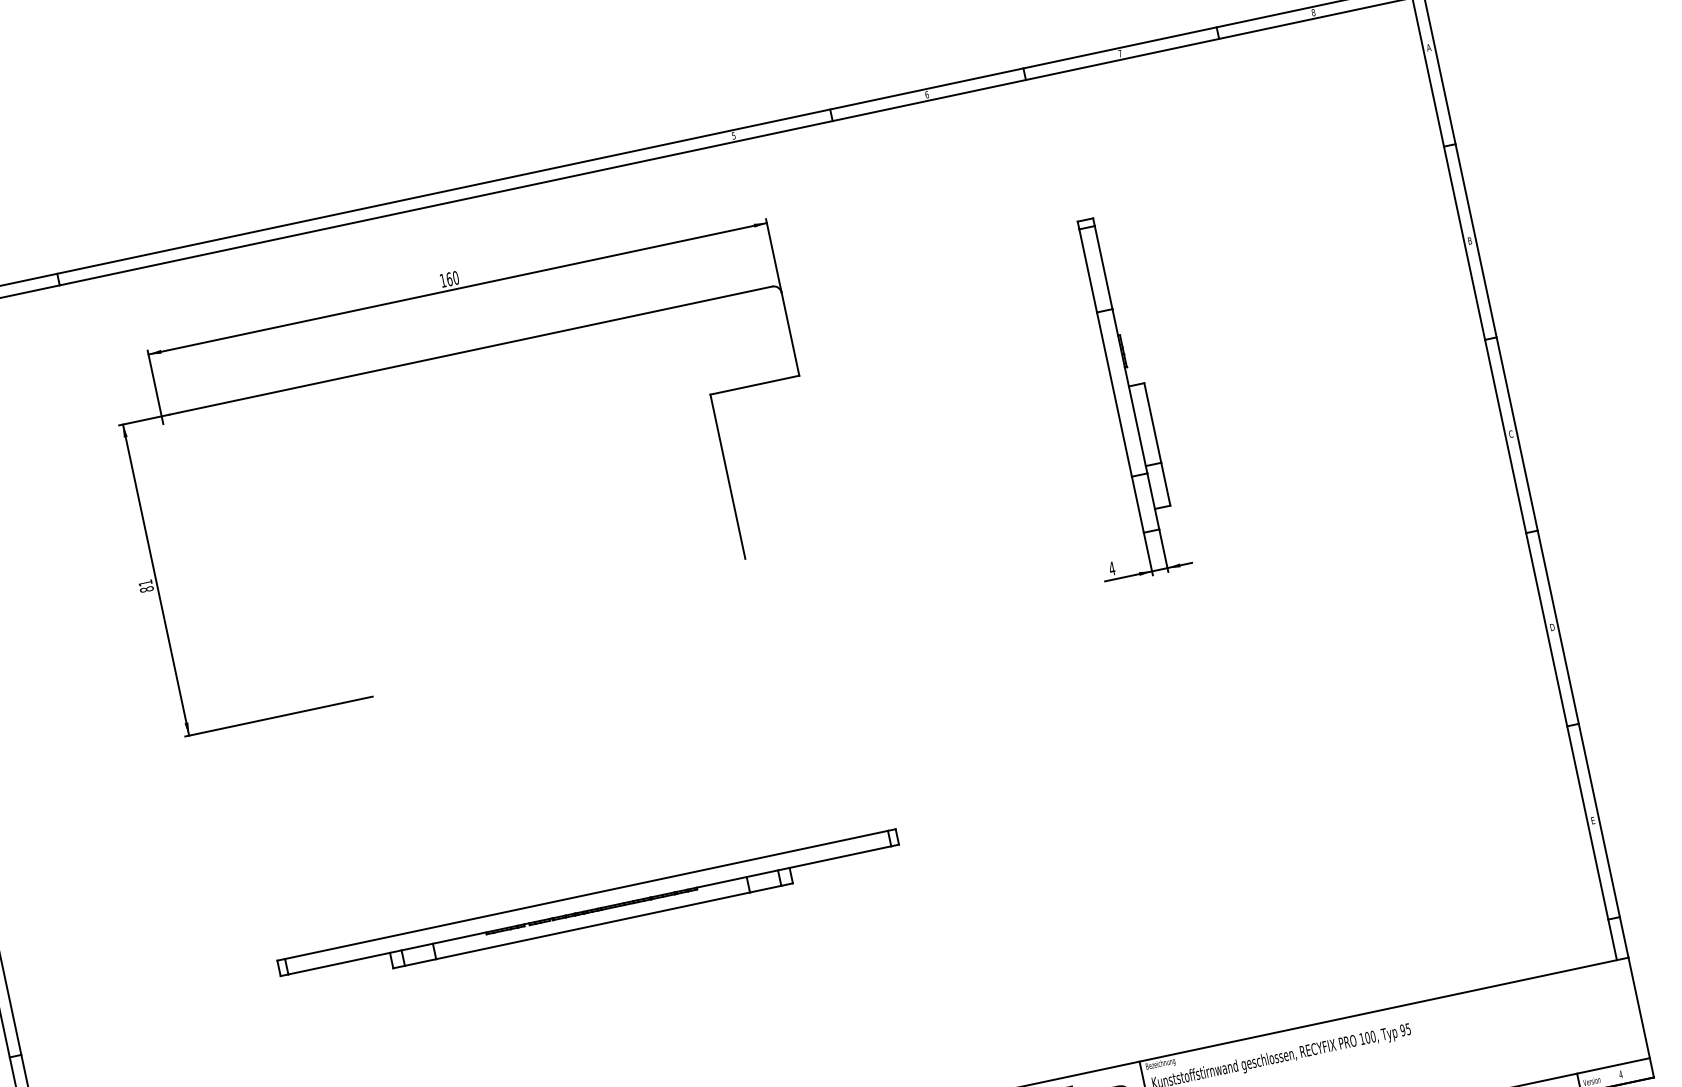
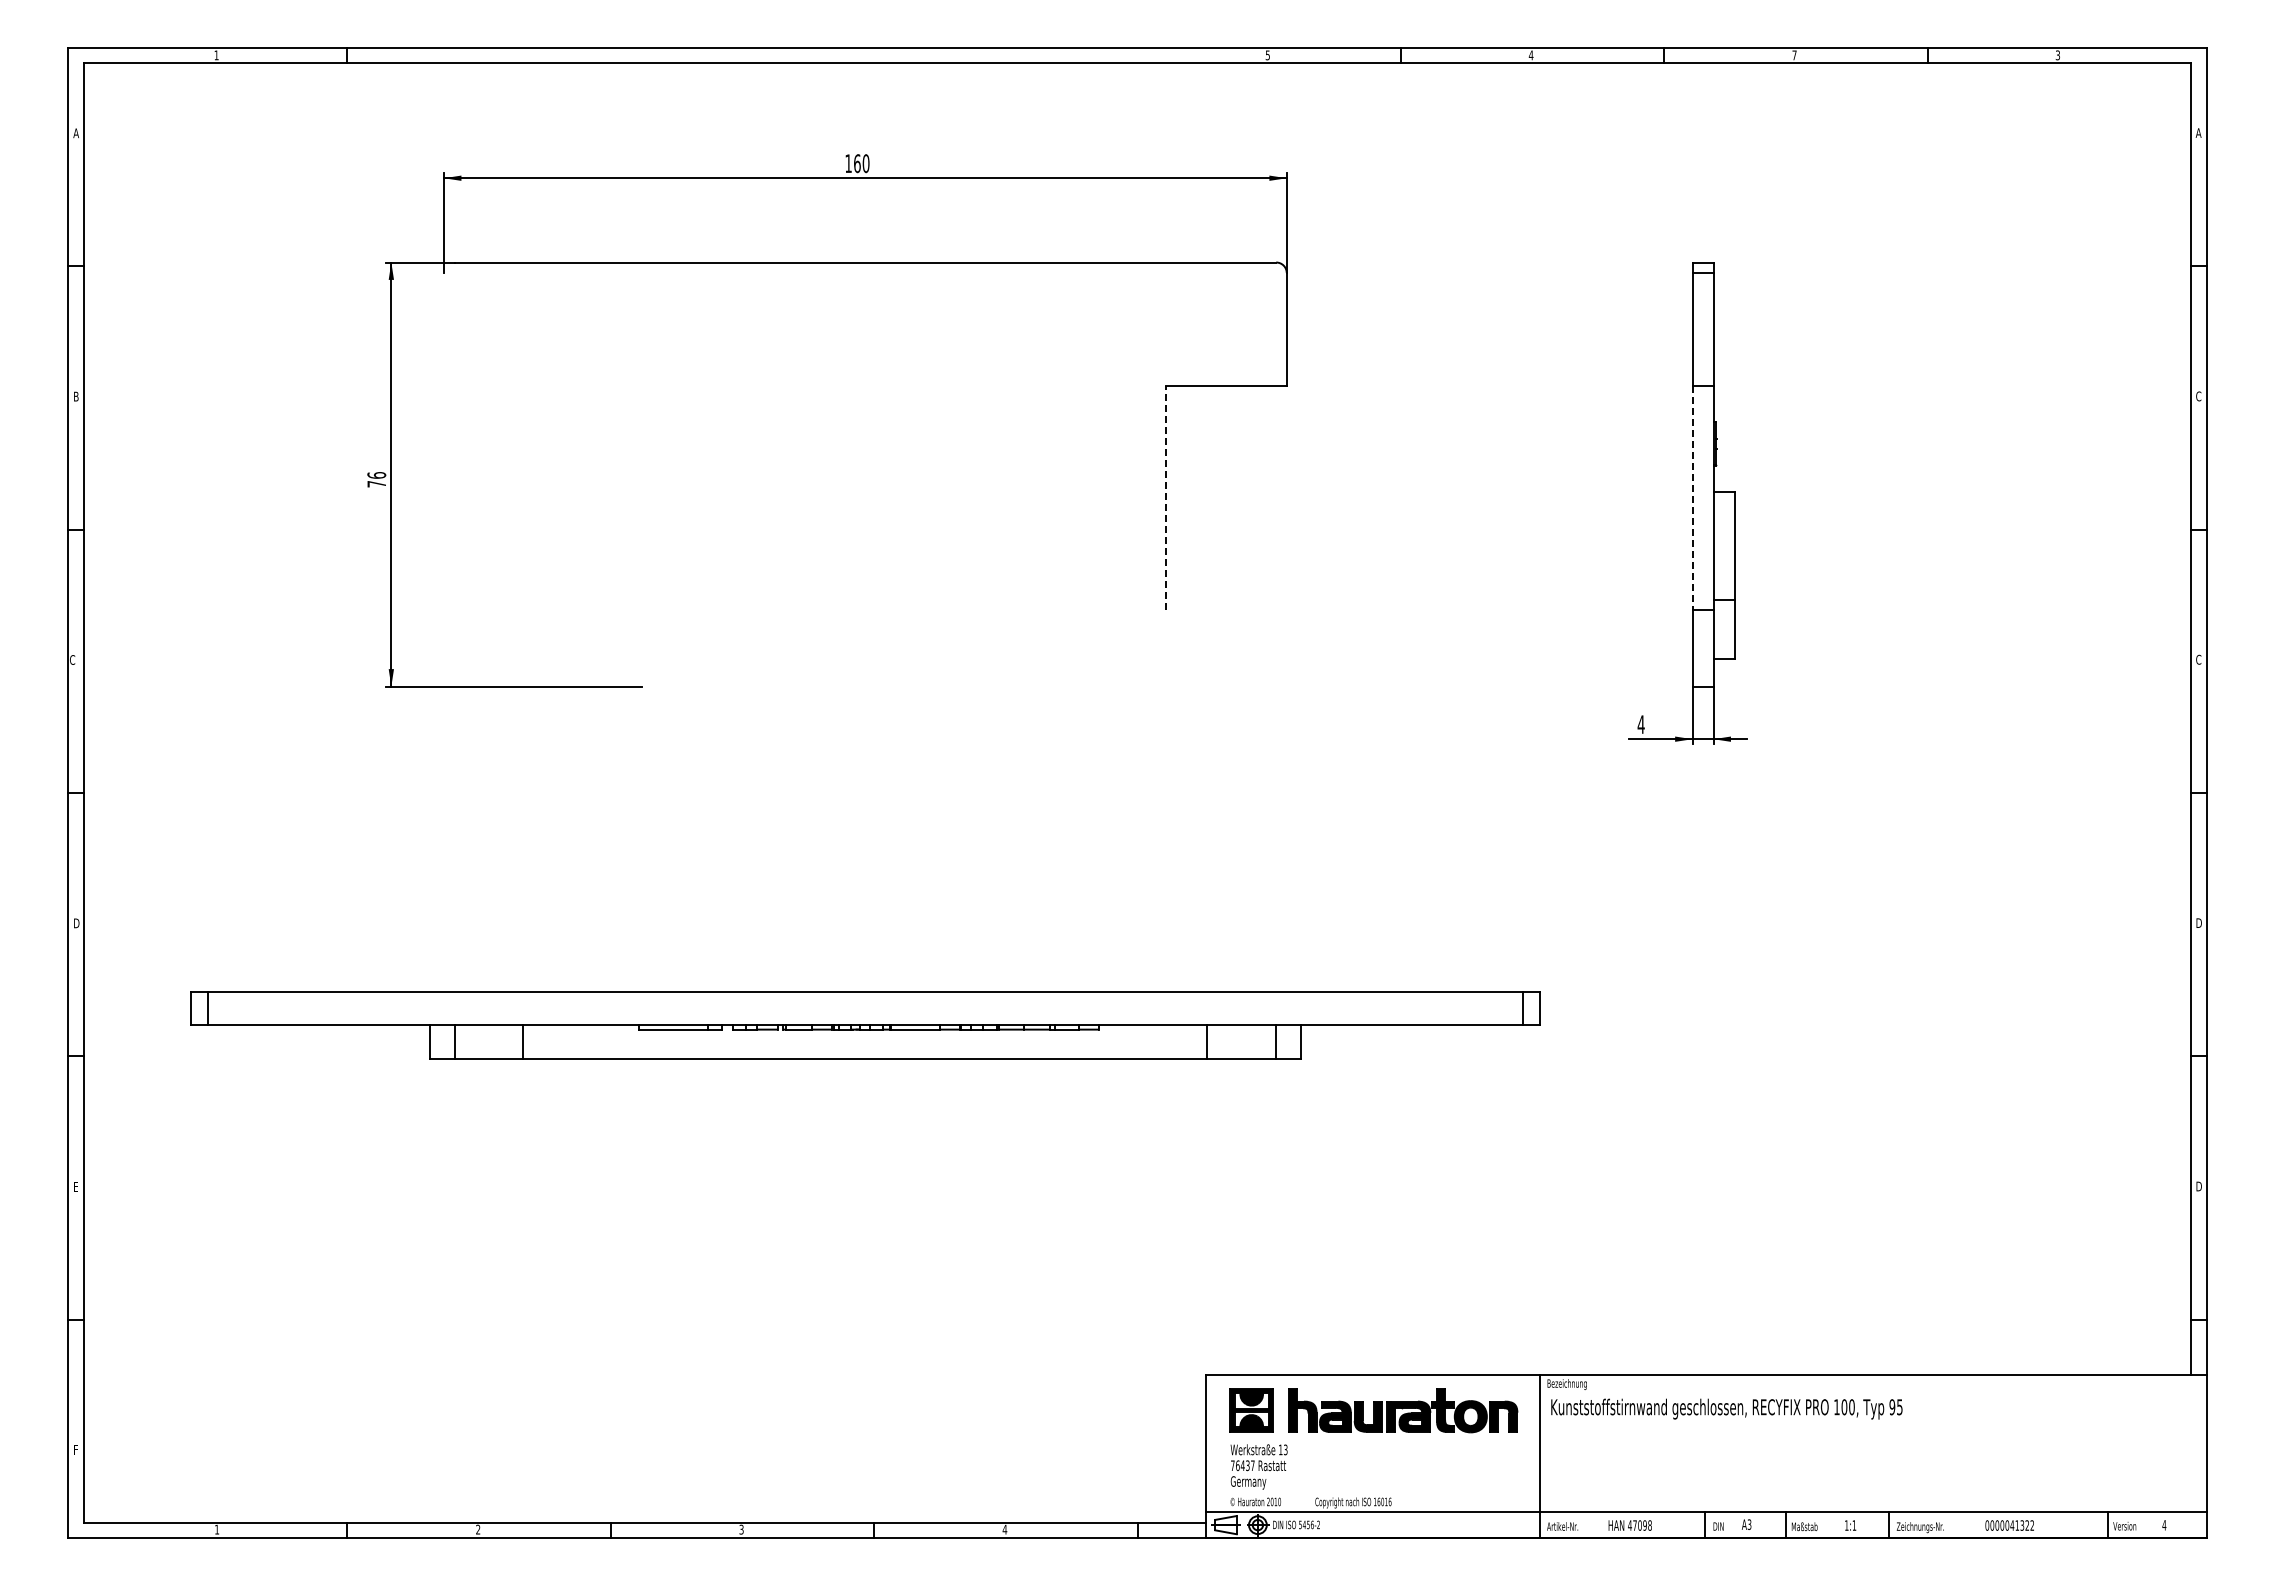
text: (1313, 12) -> (2057, 55), 8 -> 3
text: (926, 95) -> (1530, 55), 6 -> 4
text: (1469, 241) -> (2198, 396), B -> C
line: (1114, 394) -> (1692, 498), solid -> dashed
line: (727, 476) -> (1165, 498), solid -> dashed
text: (145, 586) -> (376, 479), 81 -> 76
text: (1593, 820) -> (2198, 1186), E -> D
part: (589, 910) -> (865, 1025), size x1.6

